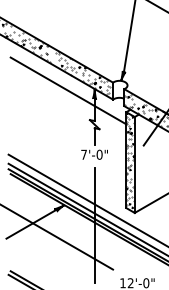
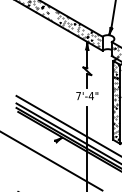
line: (68, 90) -> (65, 43), removed
text: (99, 154) -> (91, 95), 7'-0" -> 7'-4"
line: (31, 223) -> (35, 152), removed

